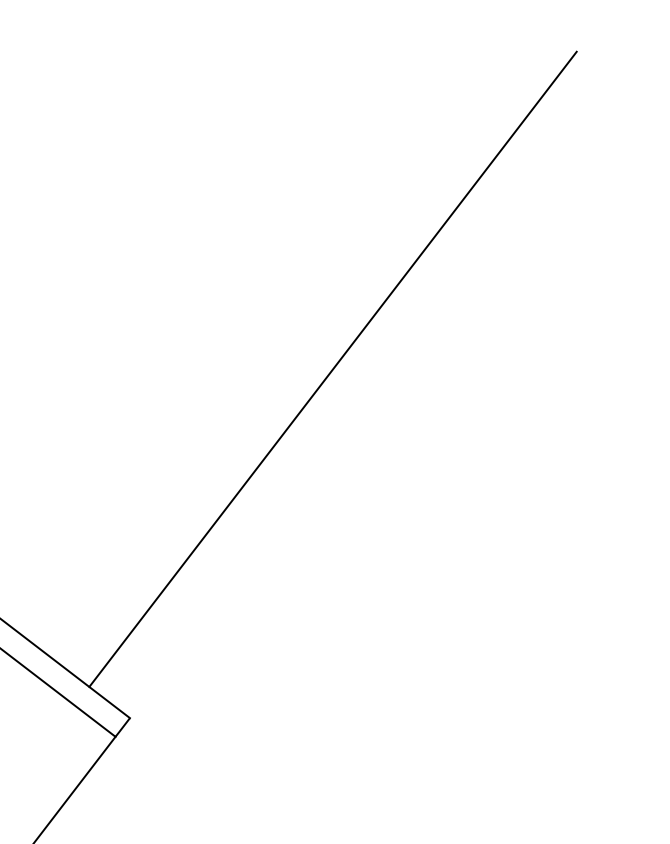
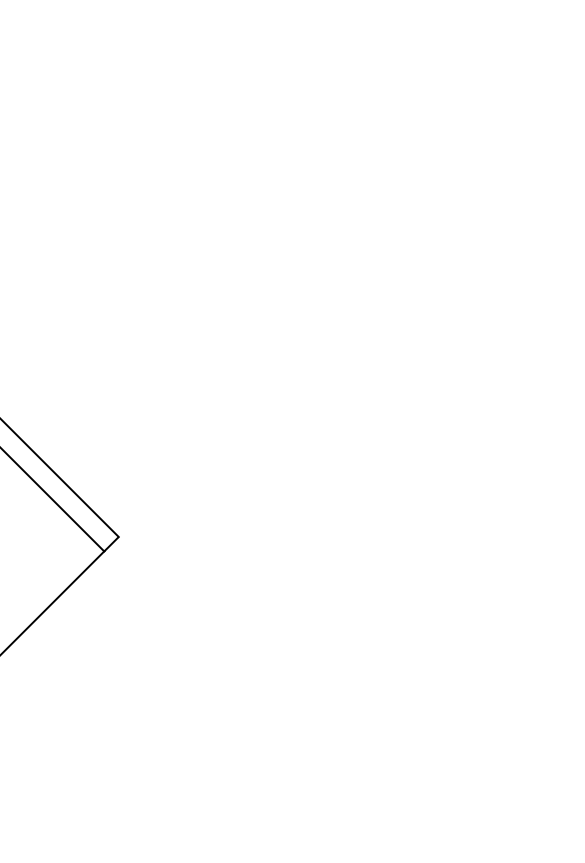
line: (332, 368) -> (332, 259), removed

